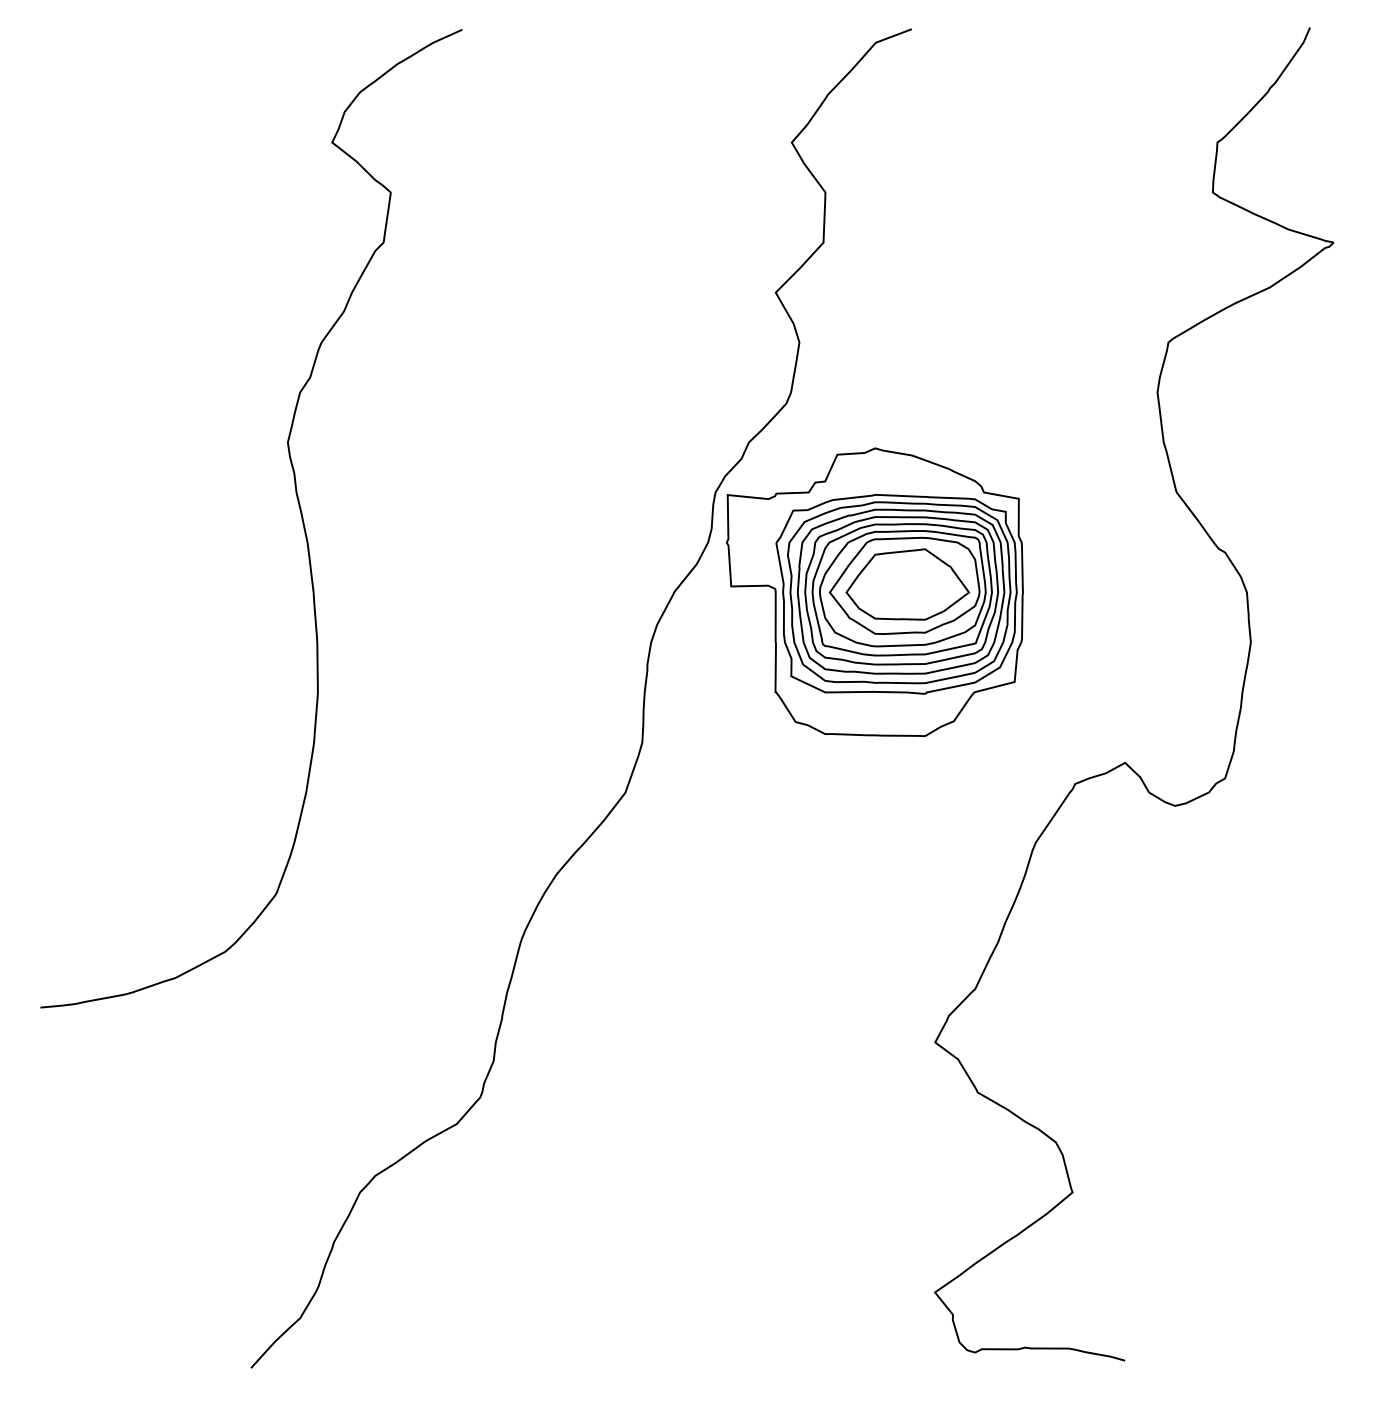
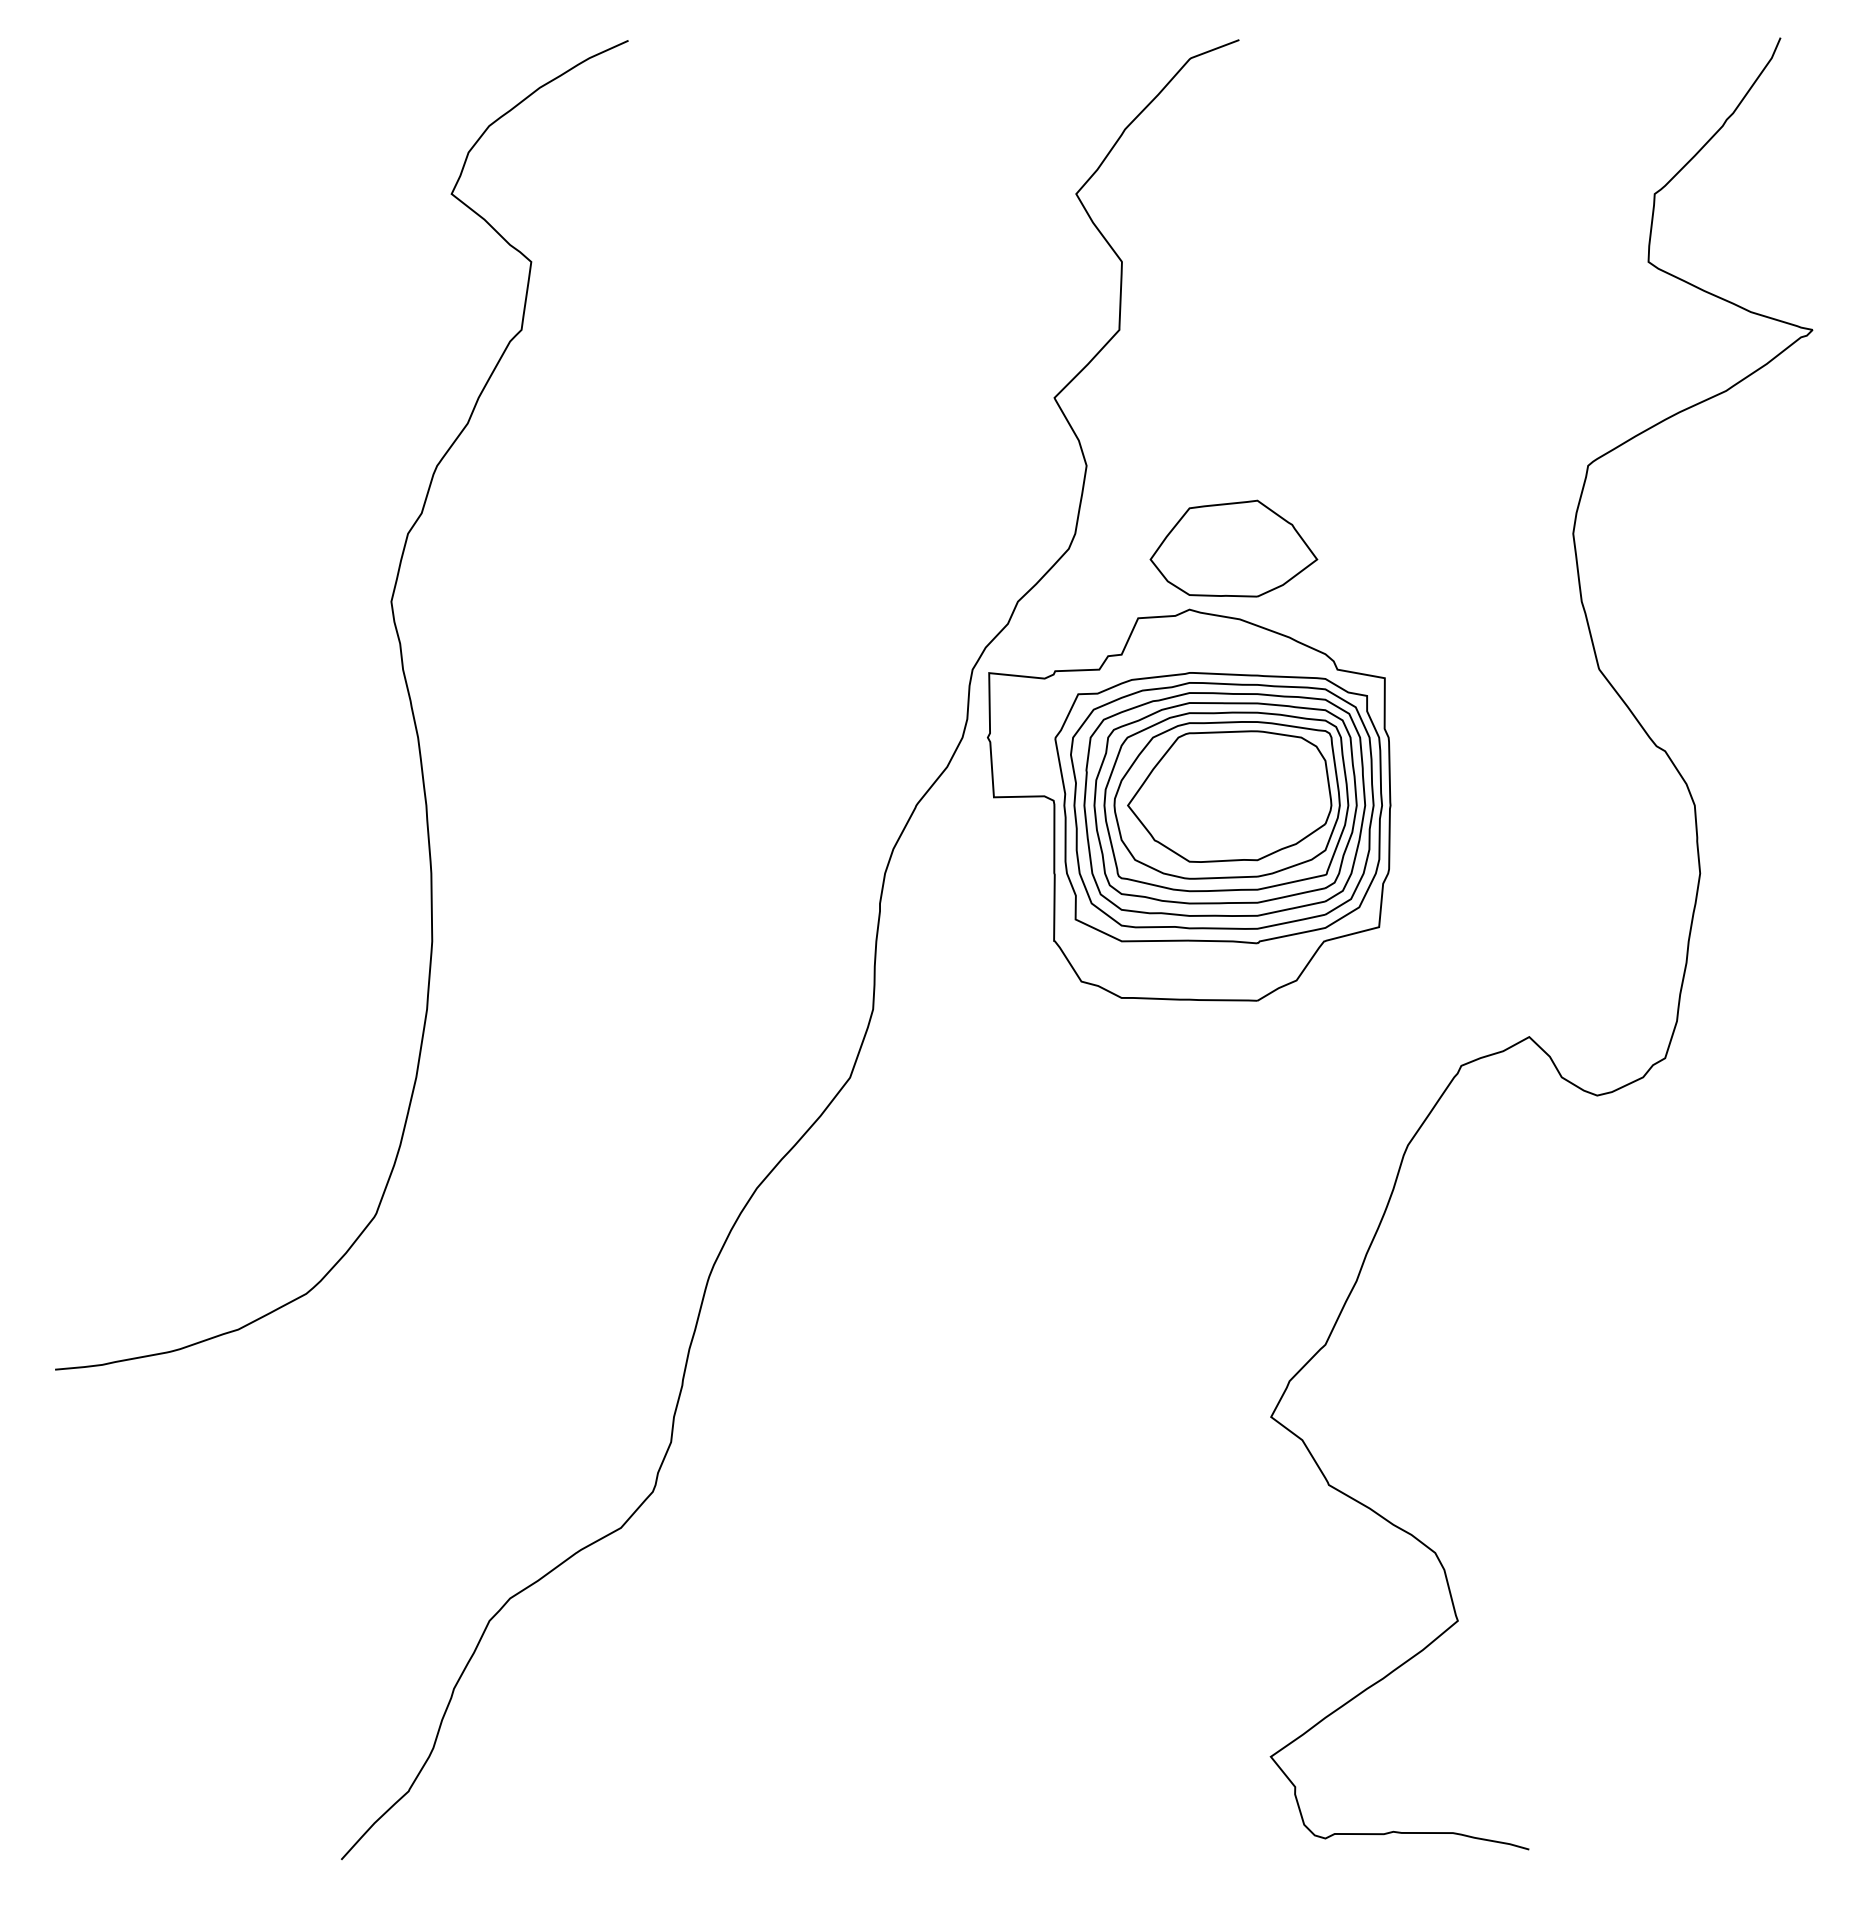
part: (907, 584) -> (1233, 548), moved

